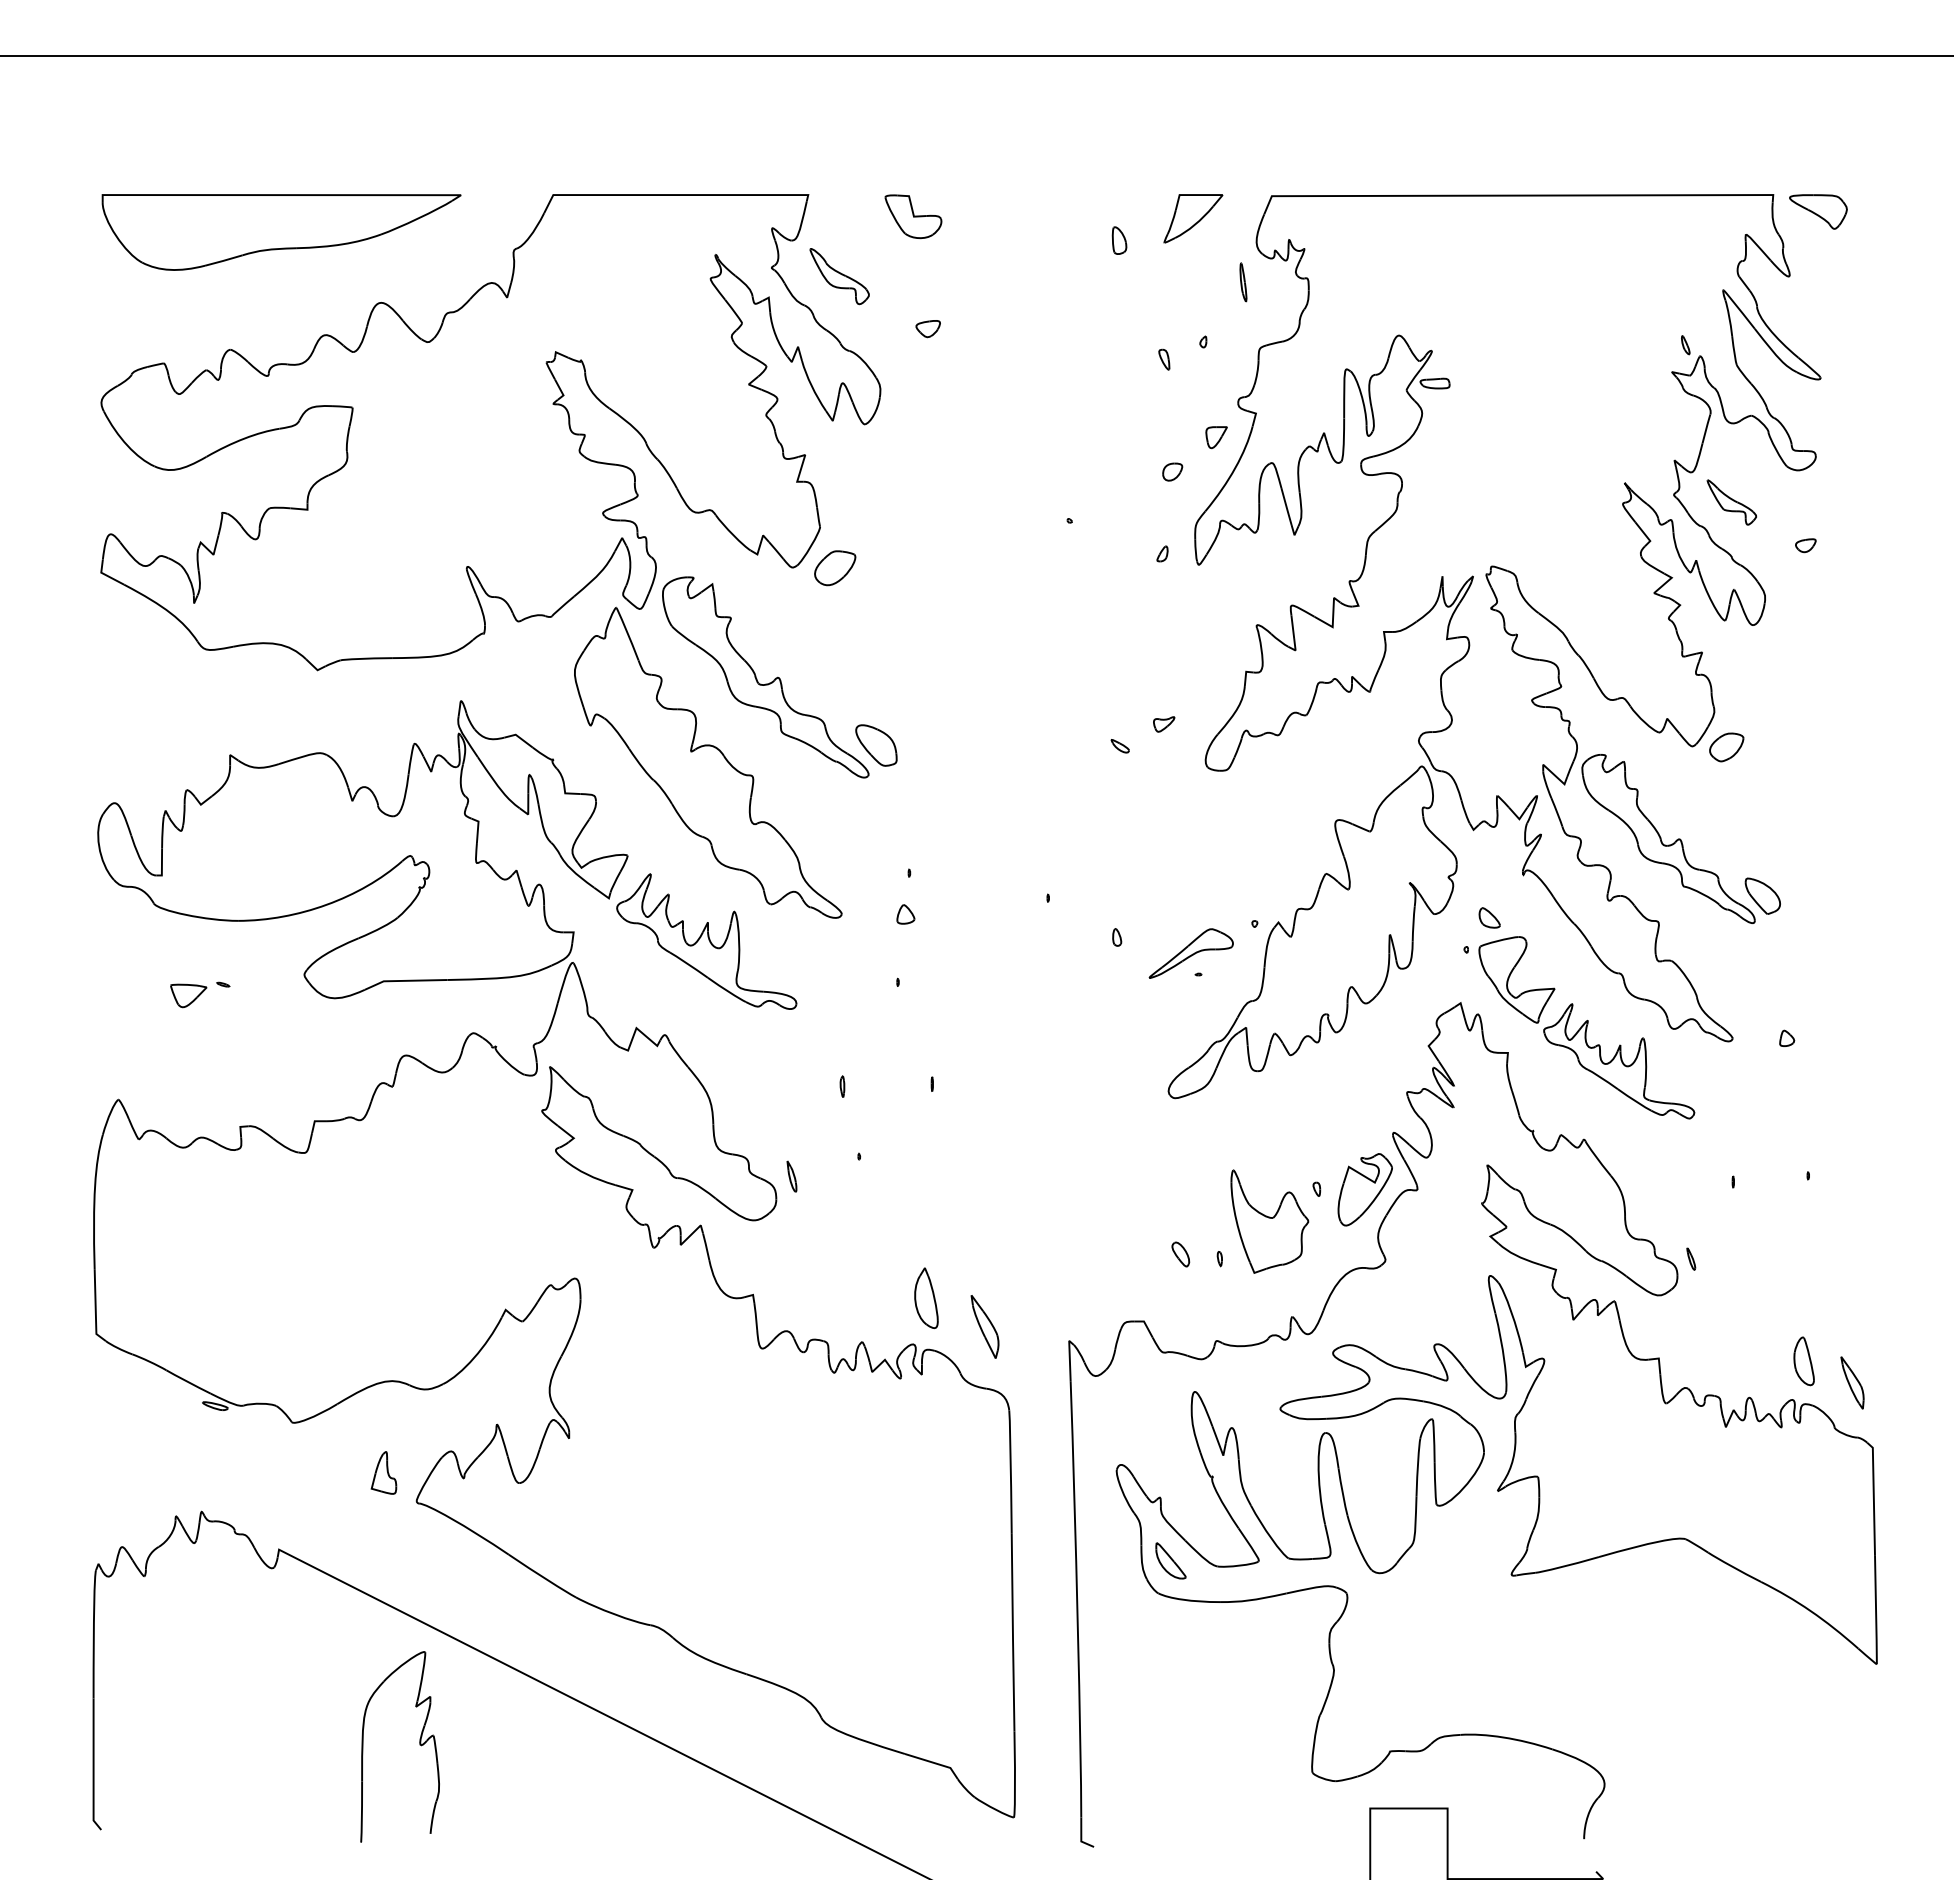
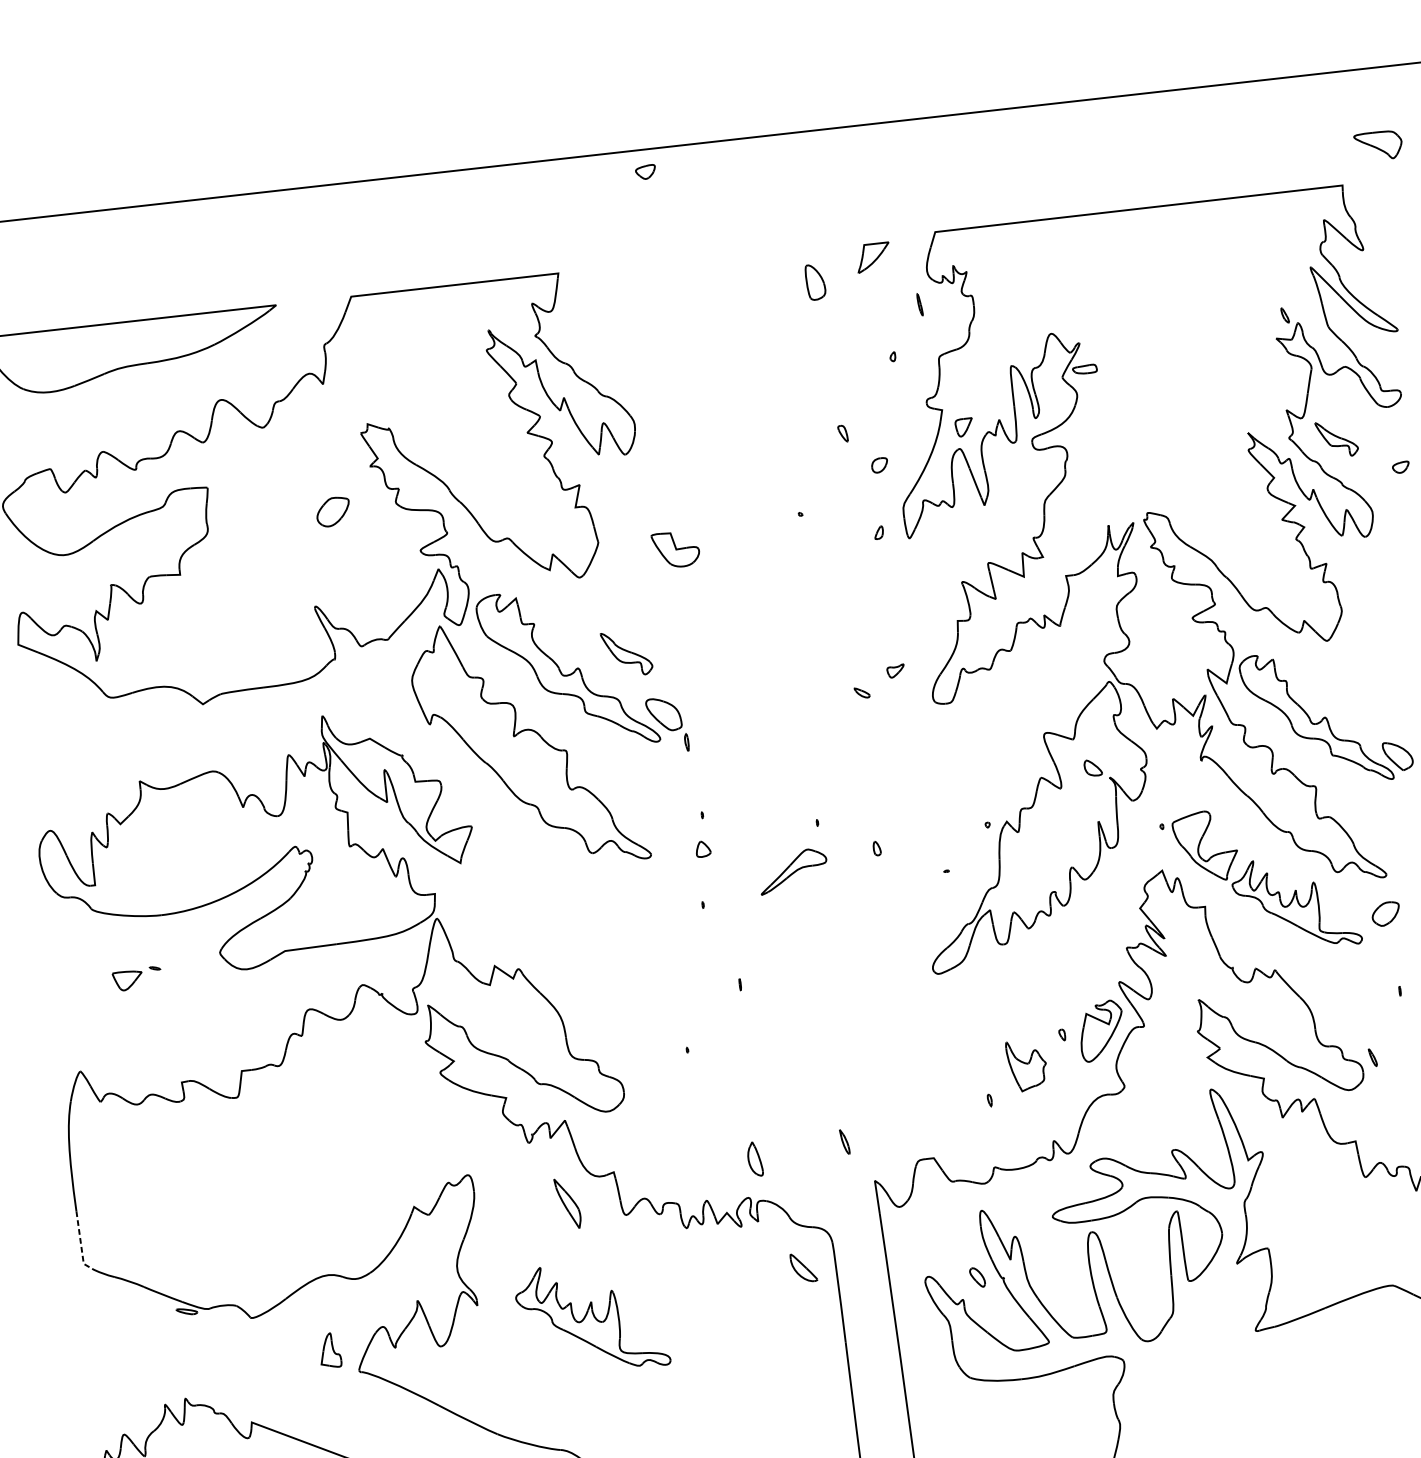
part: (1818, 211) -> (1378, 145), moved
part: (913, 216) -> (675, 549), moved
part: (1193, 218) -> (873, 257), size x0.7
part: (1119, 240) -> (815, 282), size x1.6
part: (839, 276) -> (626, 653), moved
part: (1243, 282) -> (920, 304), size x0.7
part: (927, 329) -> (645, 172), moved
part: (1164, 359) -> (843, 433), moved
part: (1216, 437) -> (964, 427), moved
part: (835, 568) -> (333, 512), moved
part: (1726, 747) -> (1385, 914), moved
part: (1489, 917) -> (1092, 767), moved
part: (706, 941) -> (591, 1317), moved
part: (1190, 953) -> (792, 871), moved
part: (842, 1086) -> (686, 742), moved
part: (791, 1176) -> (844, 1141), moved
part: (1269, 1221) -> (1026, 1065), size x0.6
part: (1180, 1254) -> (977, 1277), moved
part: (926, 1298) -> (755, 1159), size x0.7
line: (95, 1308) -> (80, 1243), solid -> dashed
part: (984, 1326) -> (567, 1203), moved
part: (1170, 1560) -> (803, 1267), moved

